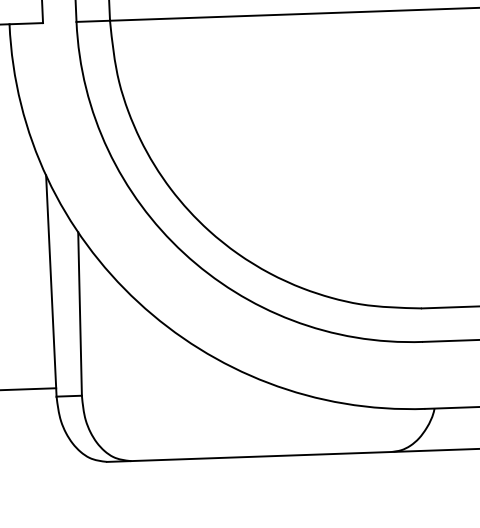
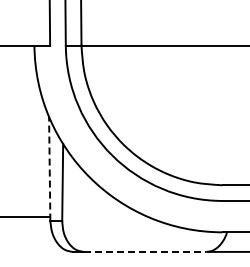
line: (50, 285) -> (49, 168), solid -> dashed
line: (262, 455) -> (145, 251), solid -> dashed

